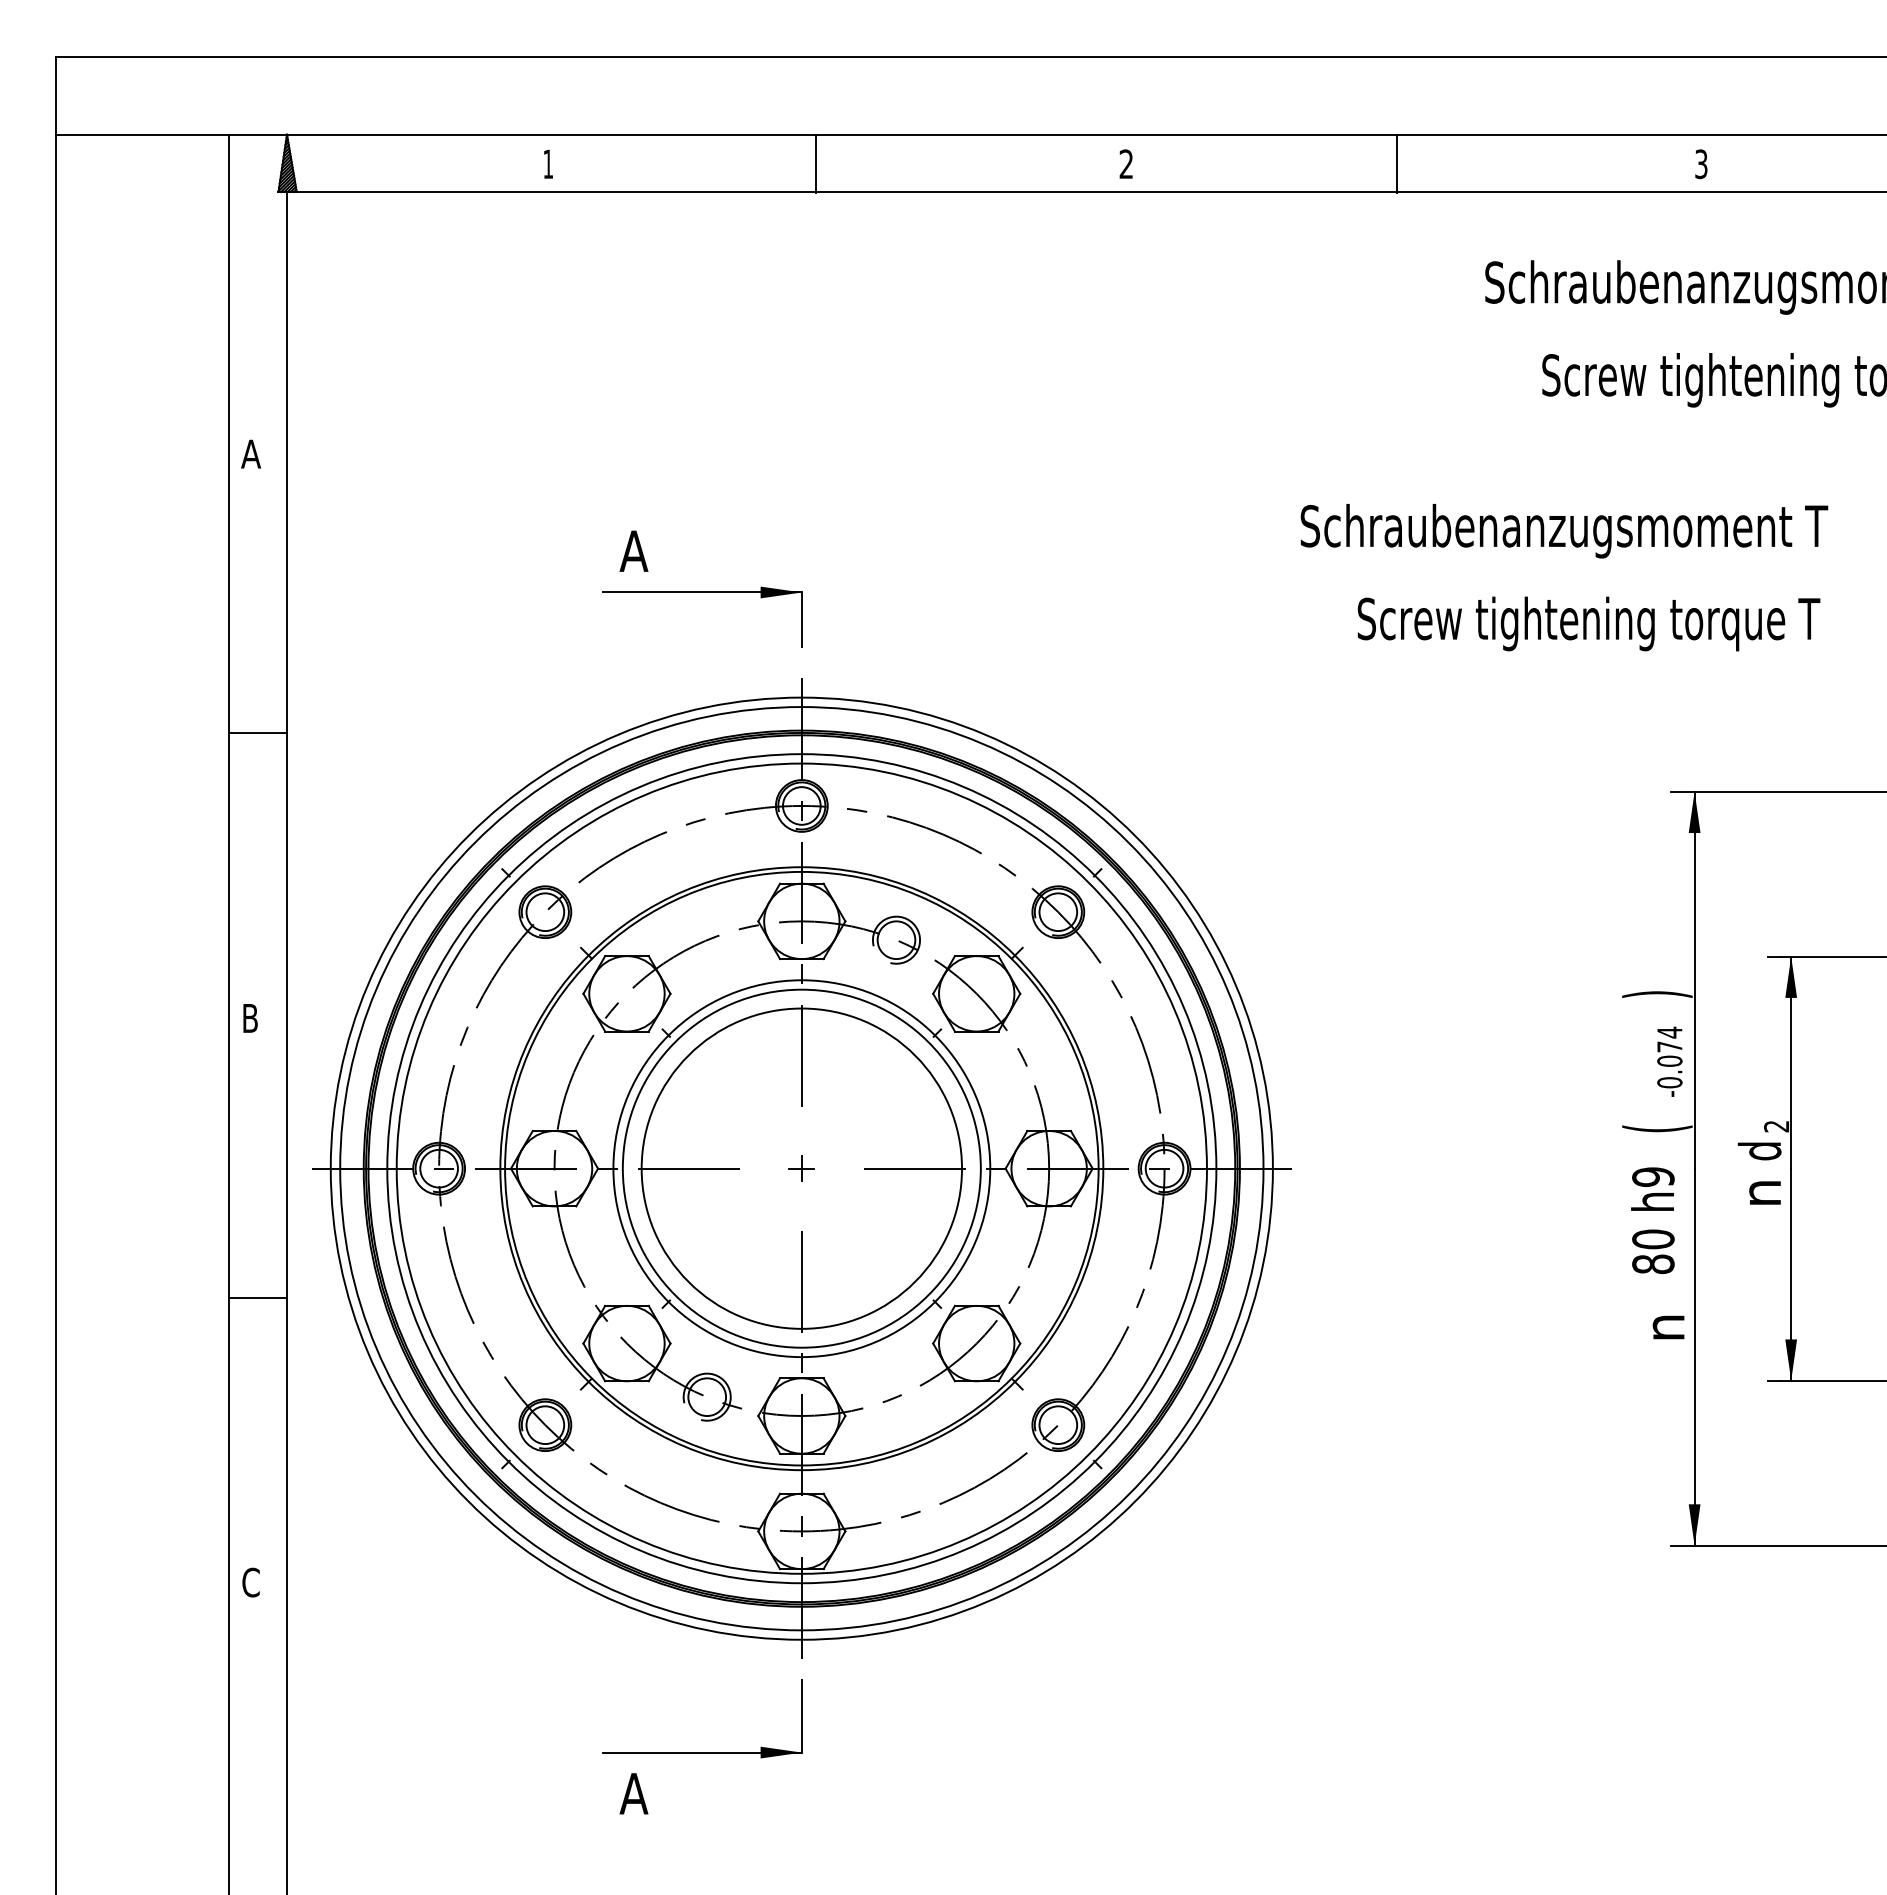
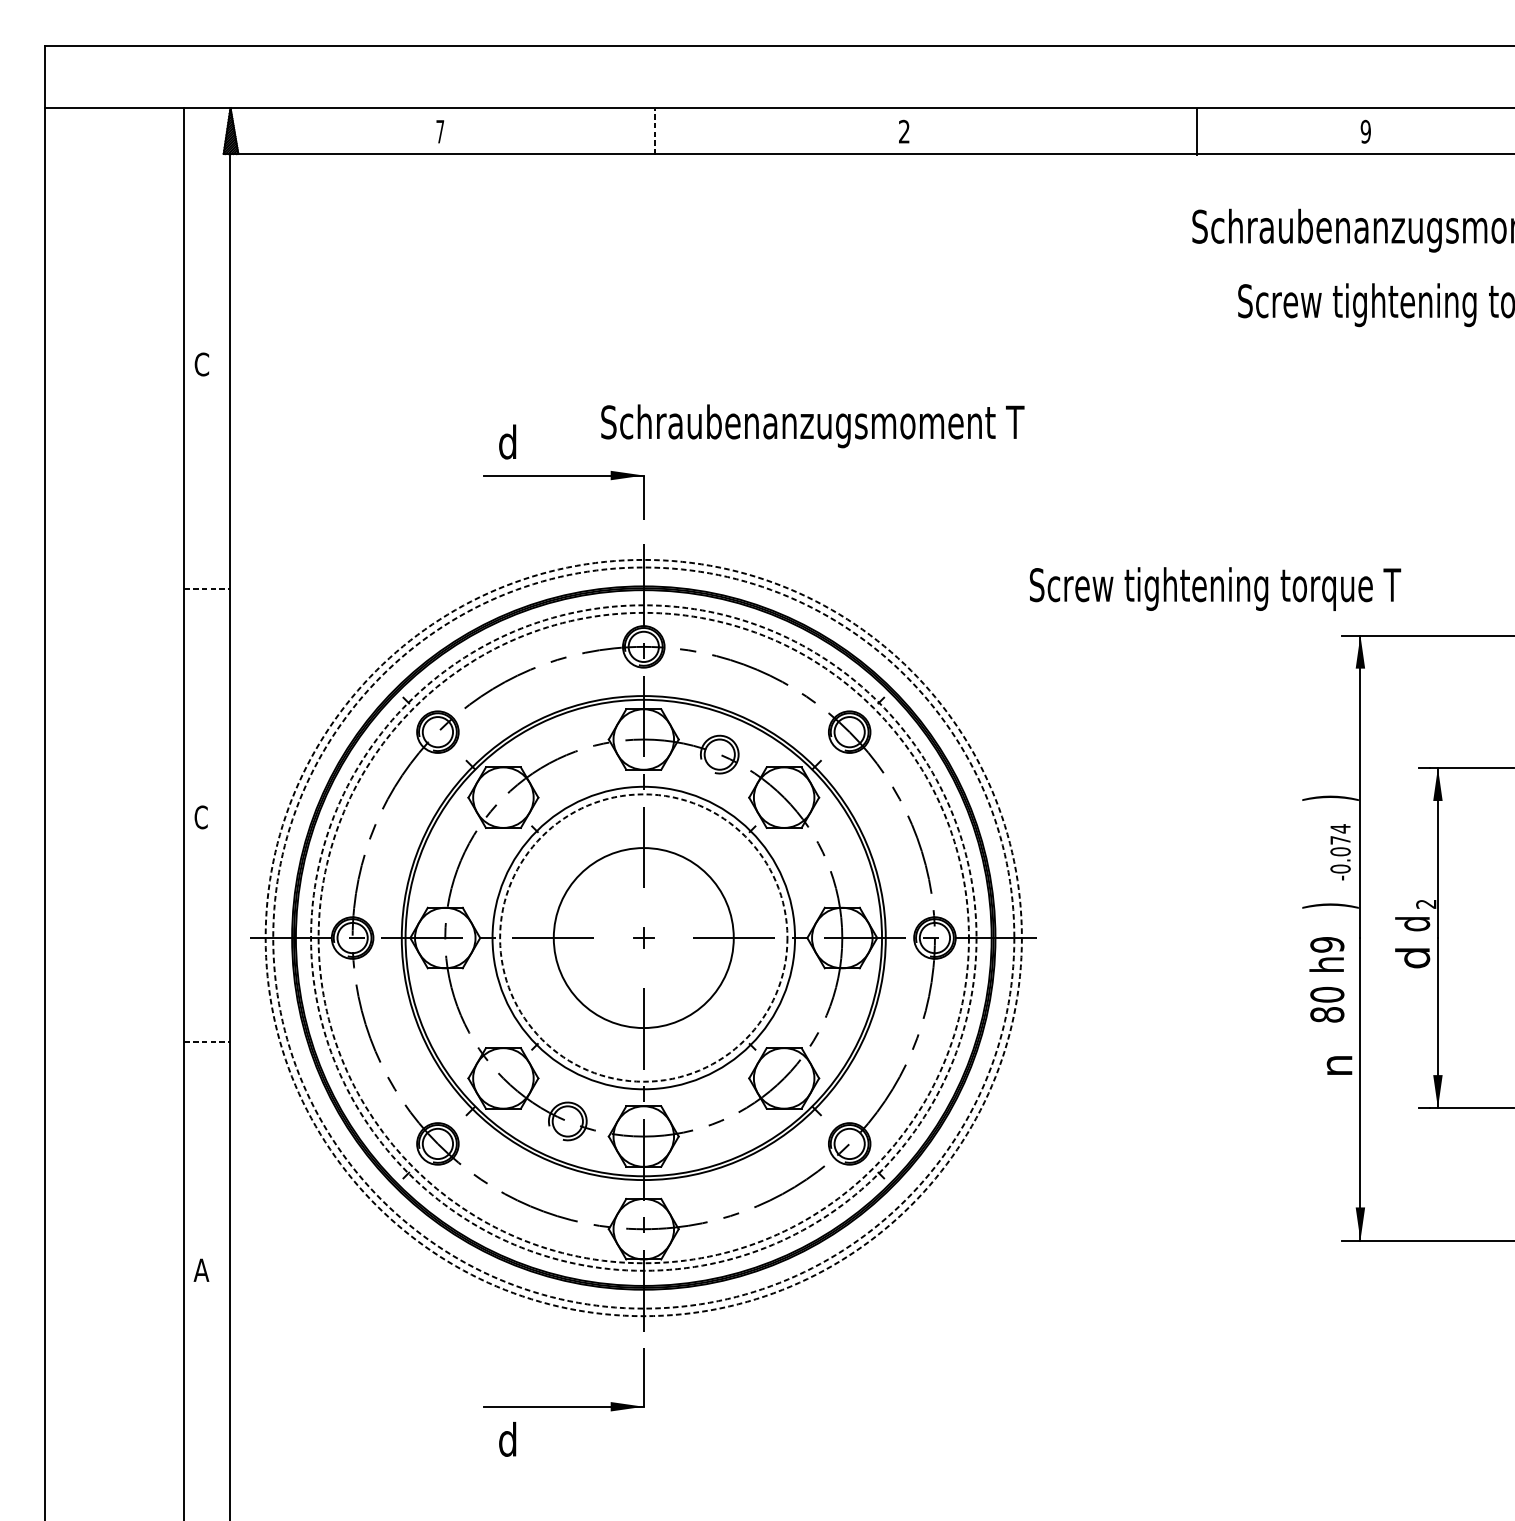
text: (548, 163) -> (440, 131), 1 -> 7
text: (1701, 163) -> (1365, 131), 3 -> 9
line: (815, 164) -> (654, 131), solid -> dashed
line: (1397, 164) -> (1197, 131), moved
text: (251, 454) -> (202, 364), A -> C
text: (1564, 531) -> (812, 426), moved
text: (633, 550) -> (508, 441), A -> d
text: (1588, 623) -> (1215, 588), moved
line: (257, 733) -> (206, 588), solid -> dashed
text: (250, 1018) -> (201, 817), B -> C
text: (1657, 1128) -> (1330, 905), ( -> )
circle: (801, 1168) -> (643, 937), size x0.7
circle: (801, 1168) -> (643, 937), solid -> dashed
circle: (801, 1168) -> (643, 937), solid -> dashed
circle: (801, 1168) -> (643, 937), solid -> dashed
circle: (801, 1168) -> (643, 937), solid -> dashed
circle: (801, 1168) -> (643, 937), solid -> dashed
text: (1759, 1193) -> (1412, 957), n -> d
line: (257, 1297) -> (206, 1041), solid -> dashed
text: (250, 1582) -> (201, 1270), C -> A
text: (633, 1793) -> (508, 1439), A -> d

